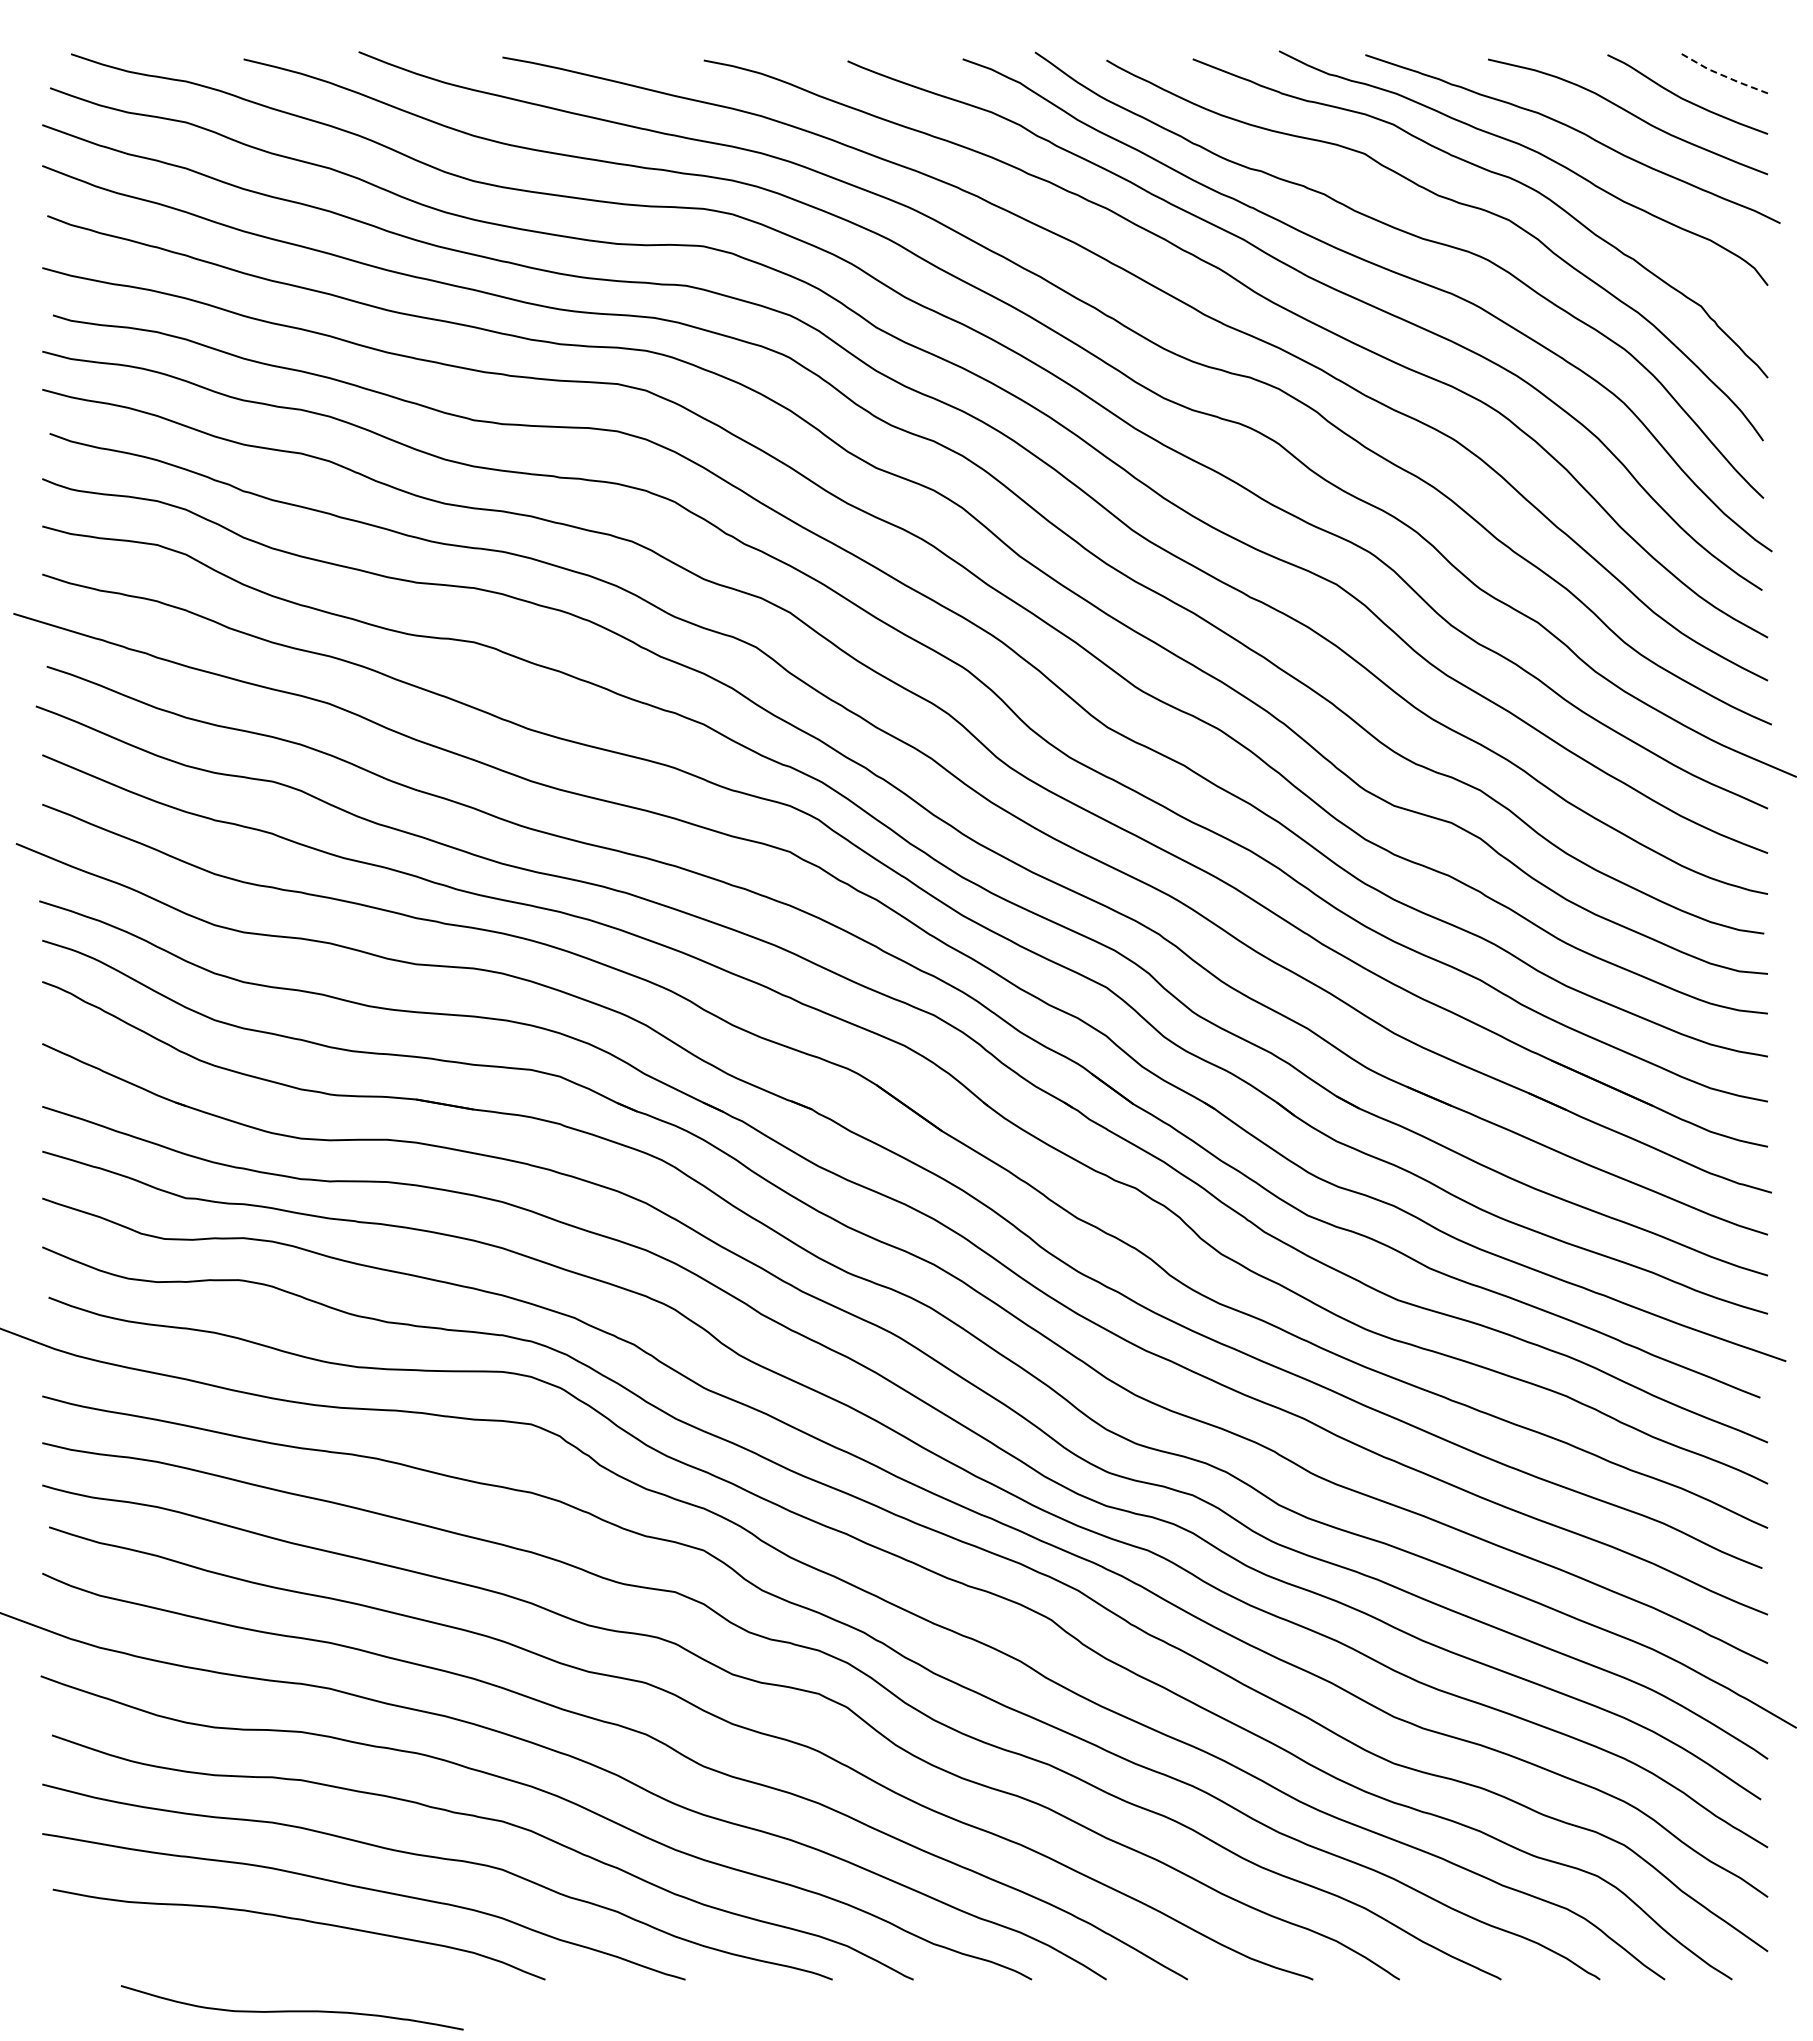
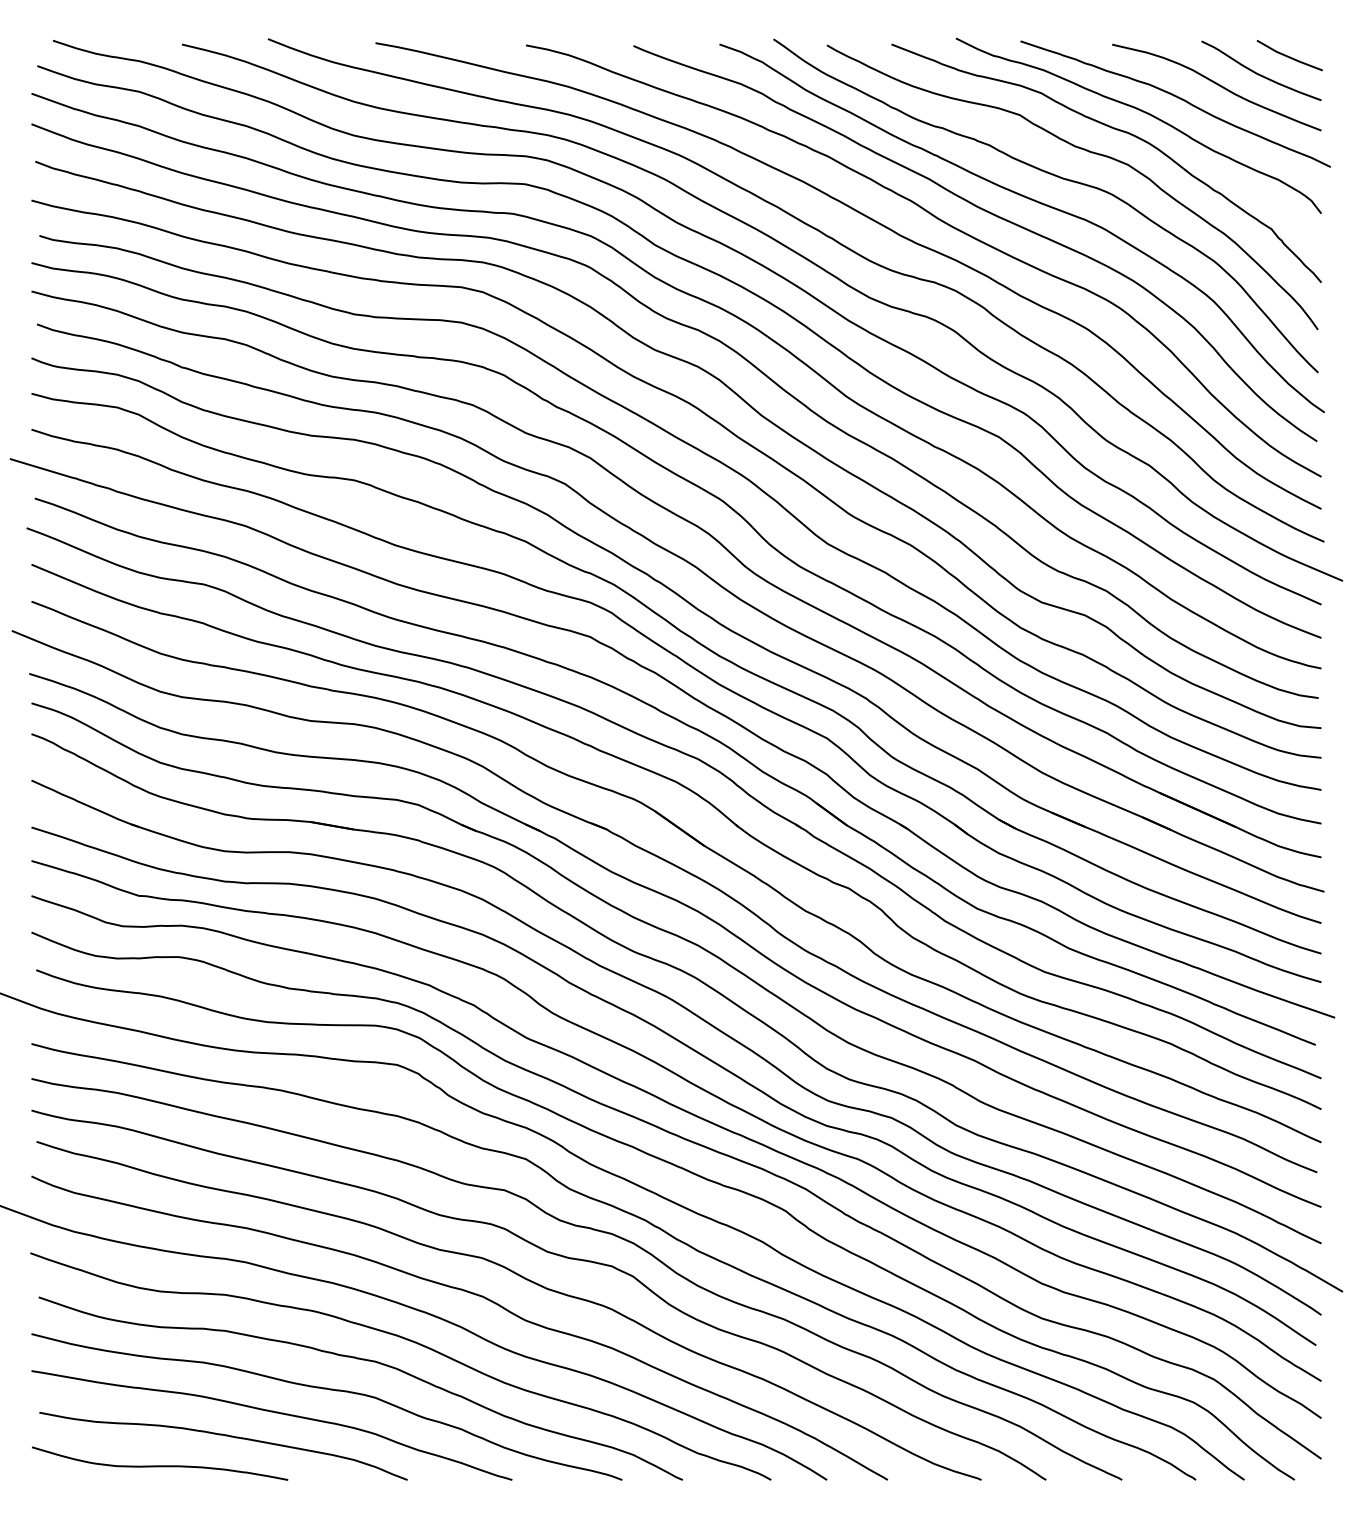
line: (1724, 76) -> (1288, 57), dashed -> solid
curve: (291, 2010) -> (159, 1465), moved

